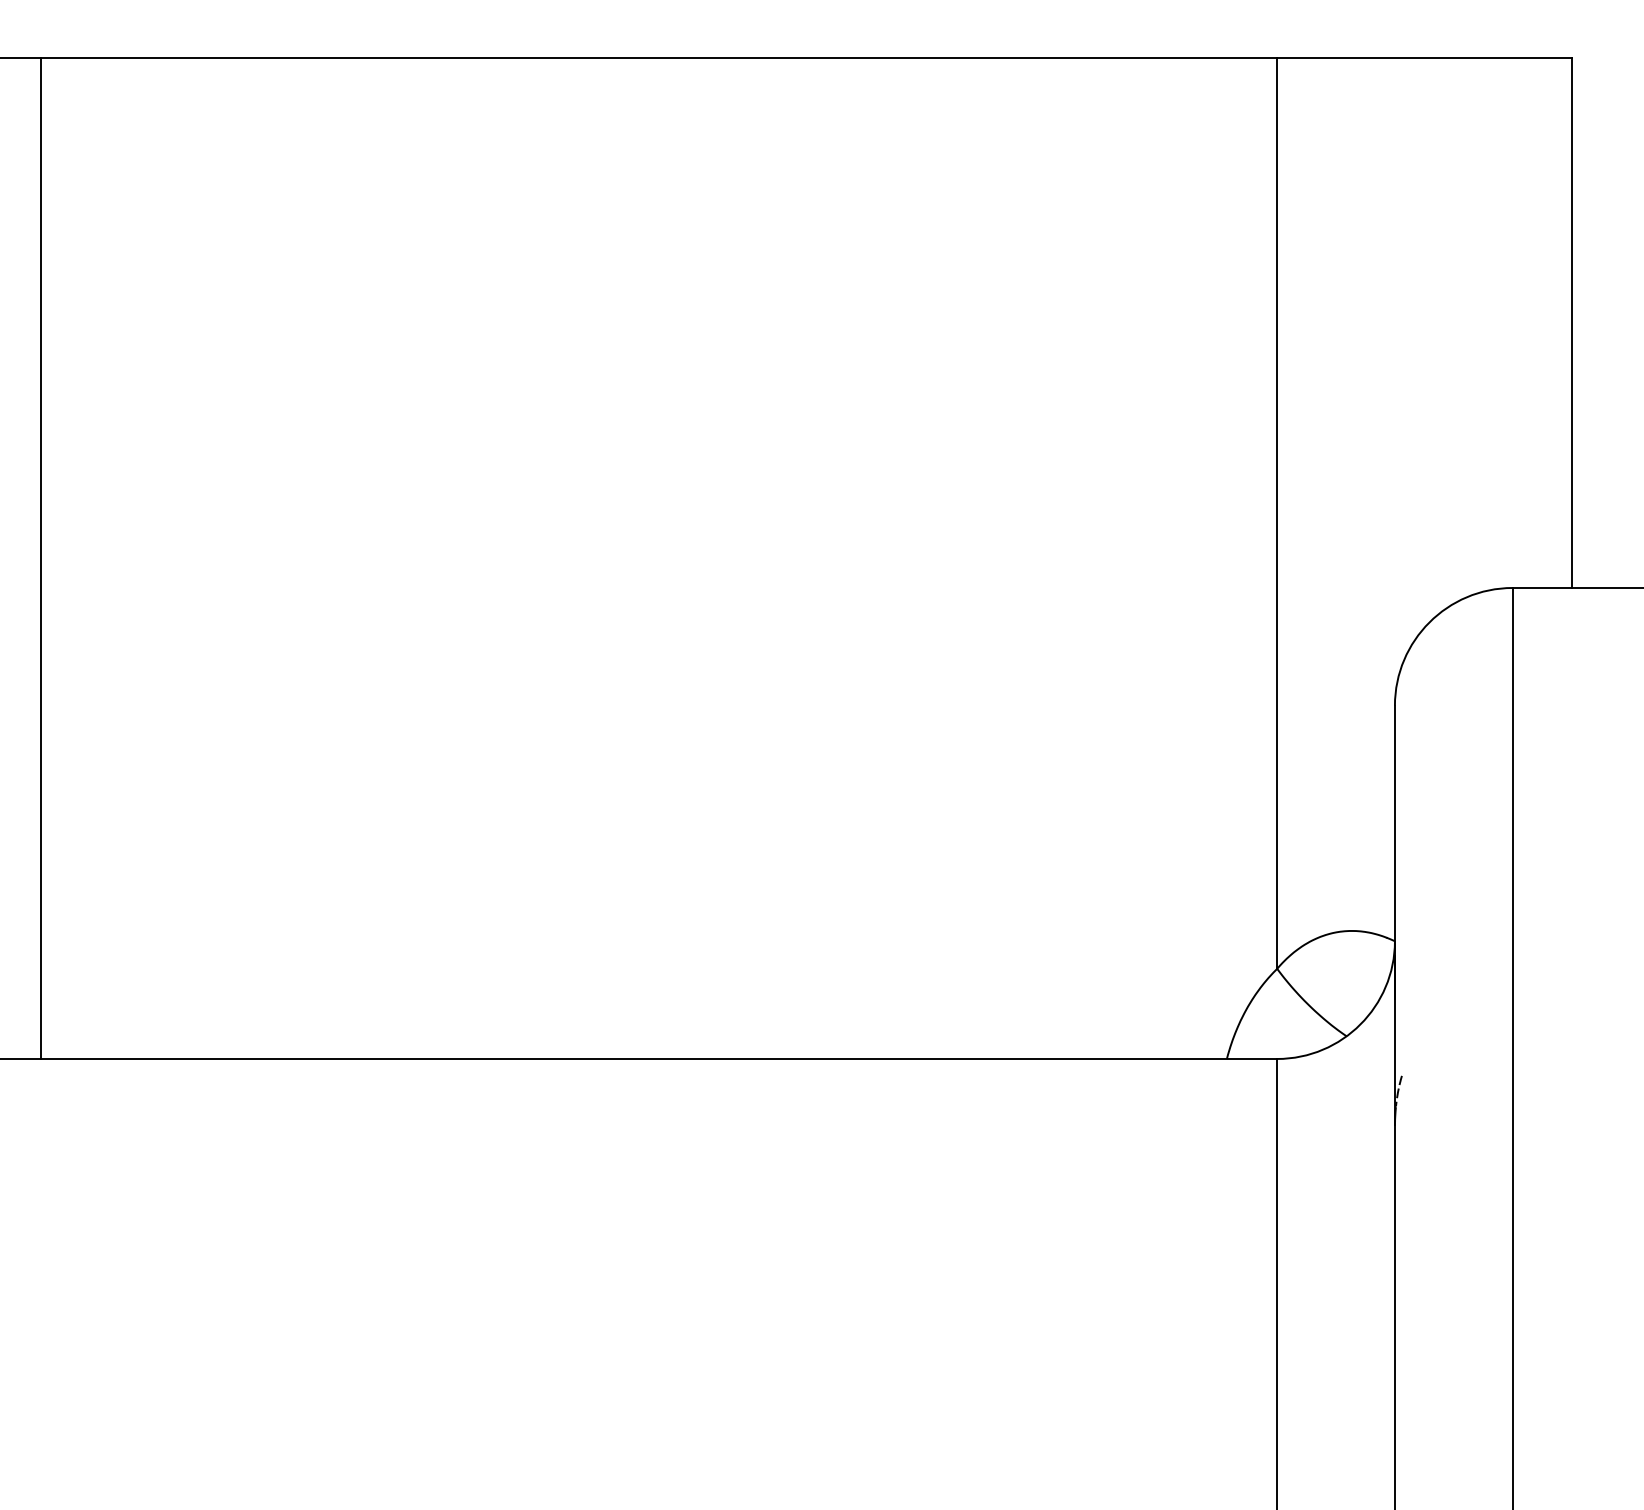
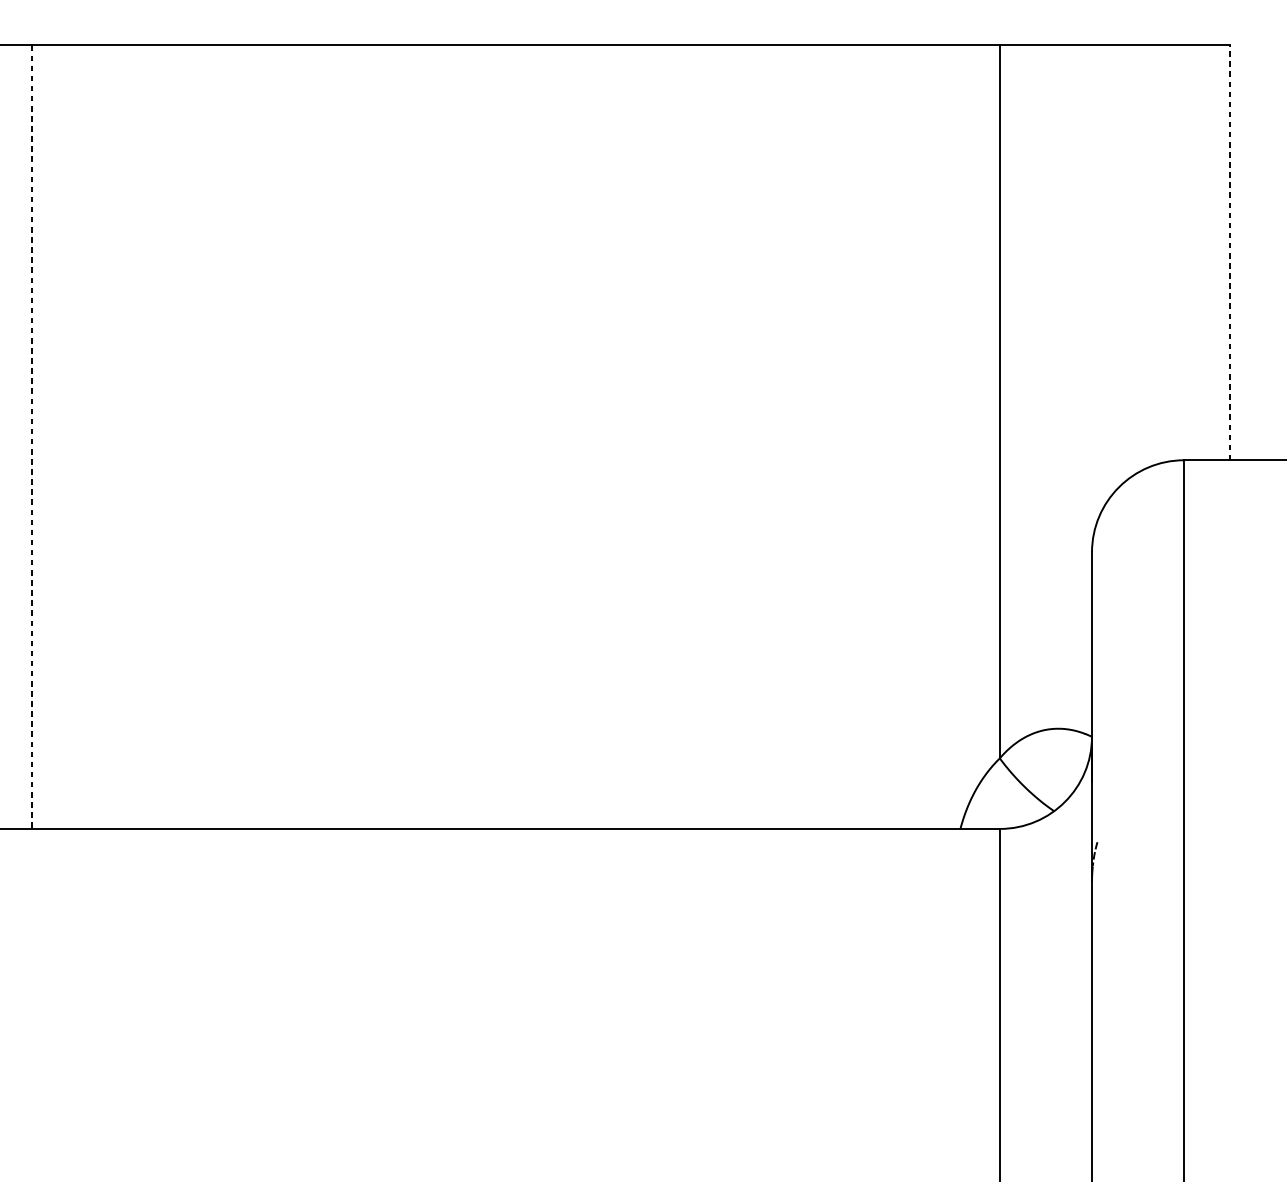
line: (1571, 323) -> (1230, 253), solid -> dashed
line: (40, 559) -> (31, 437), solid -> dashed

